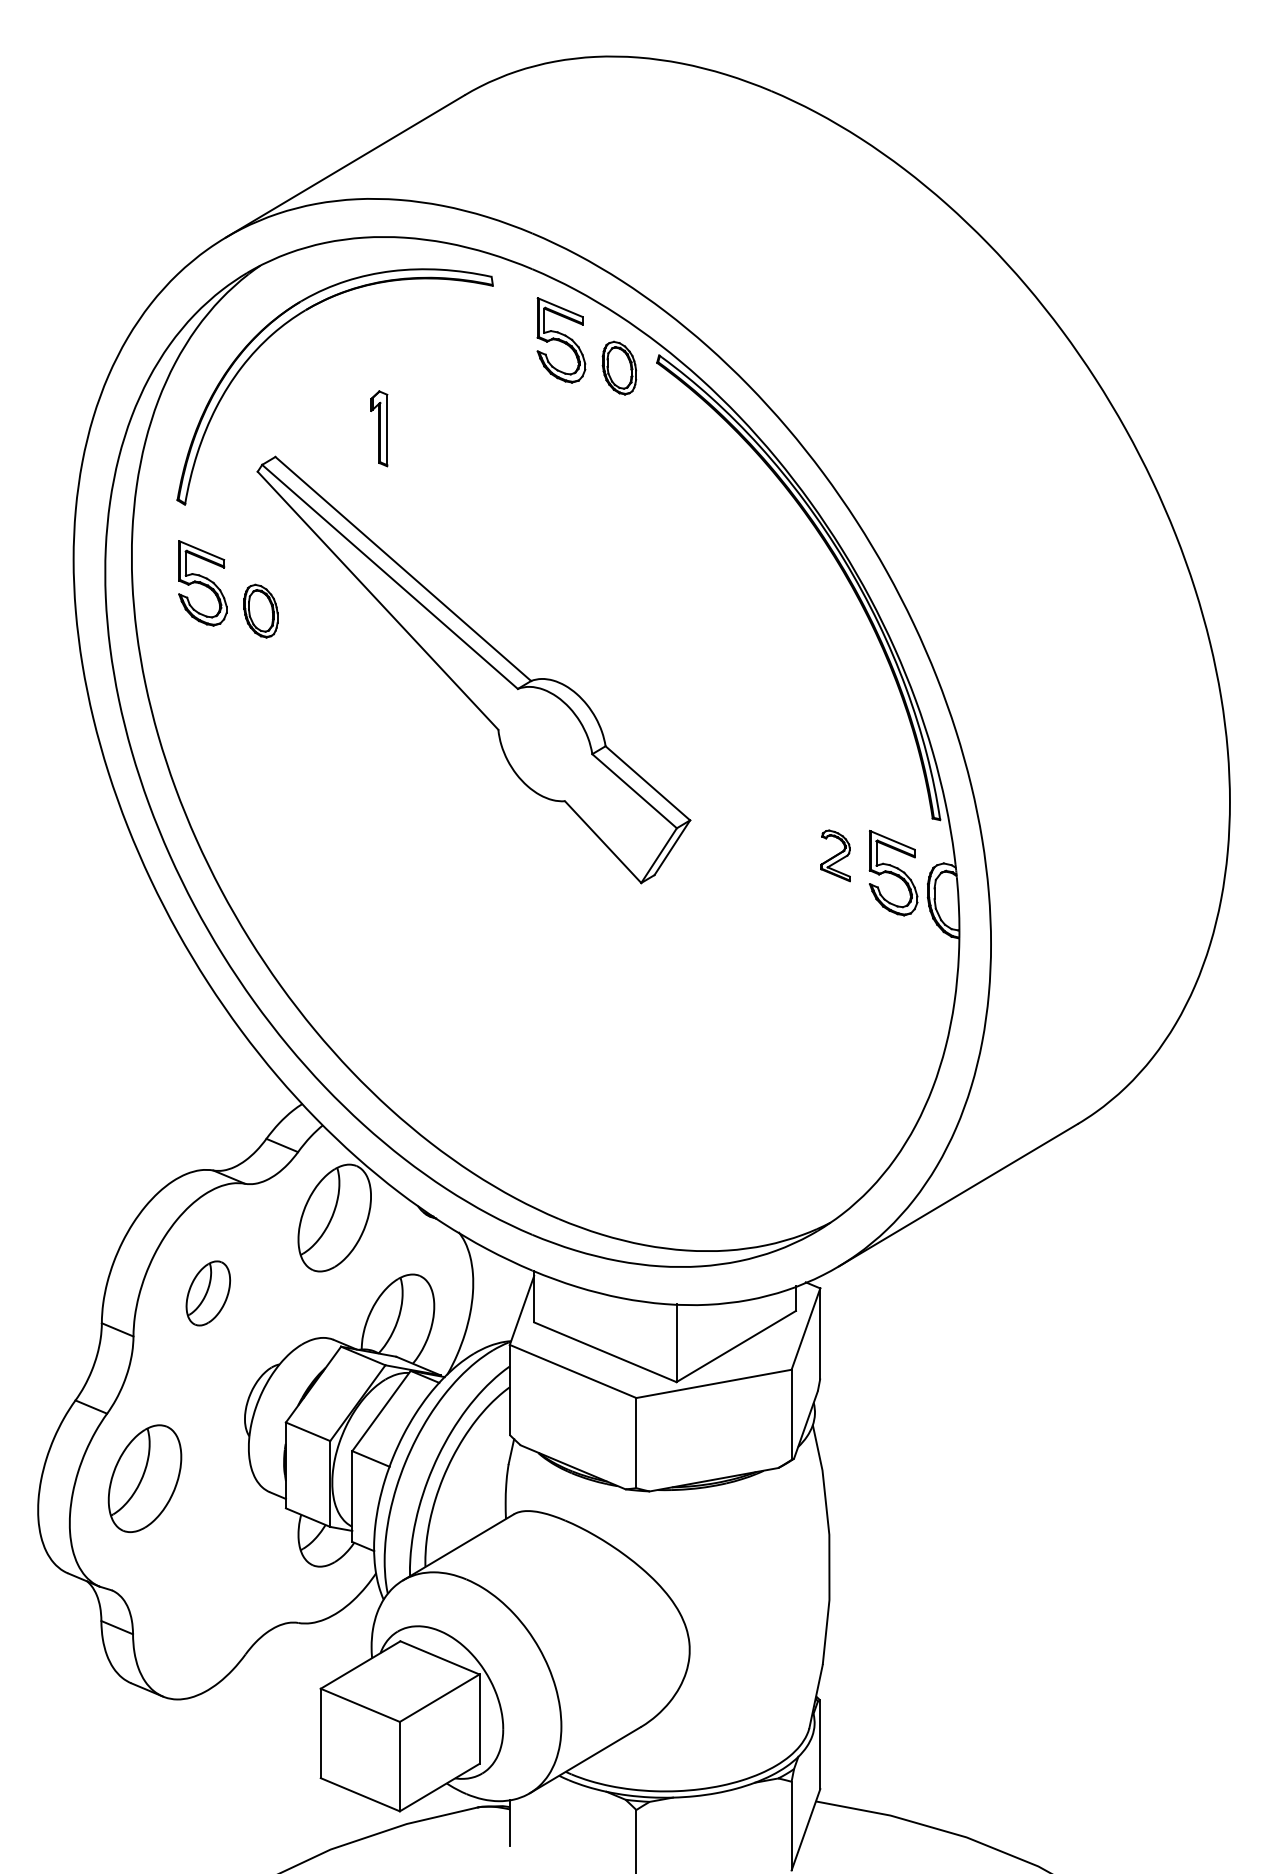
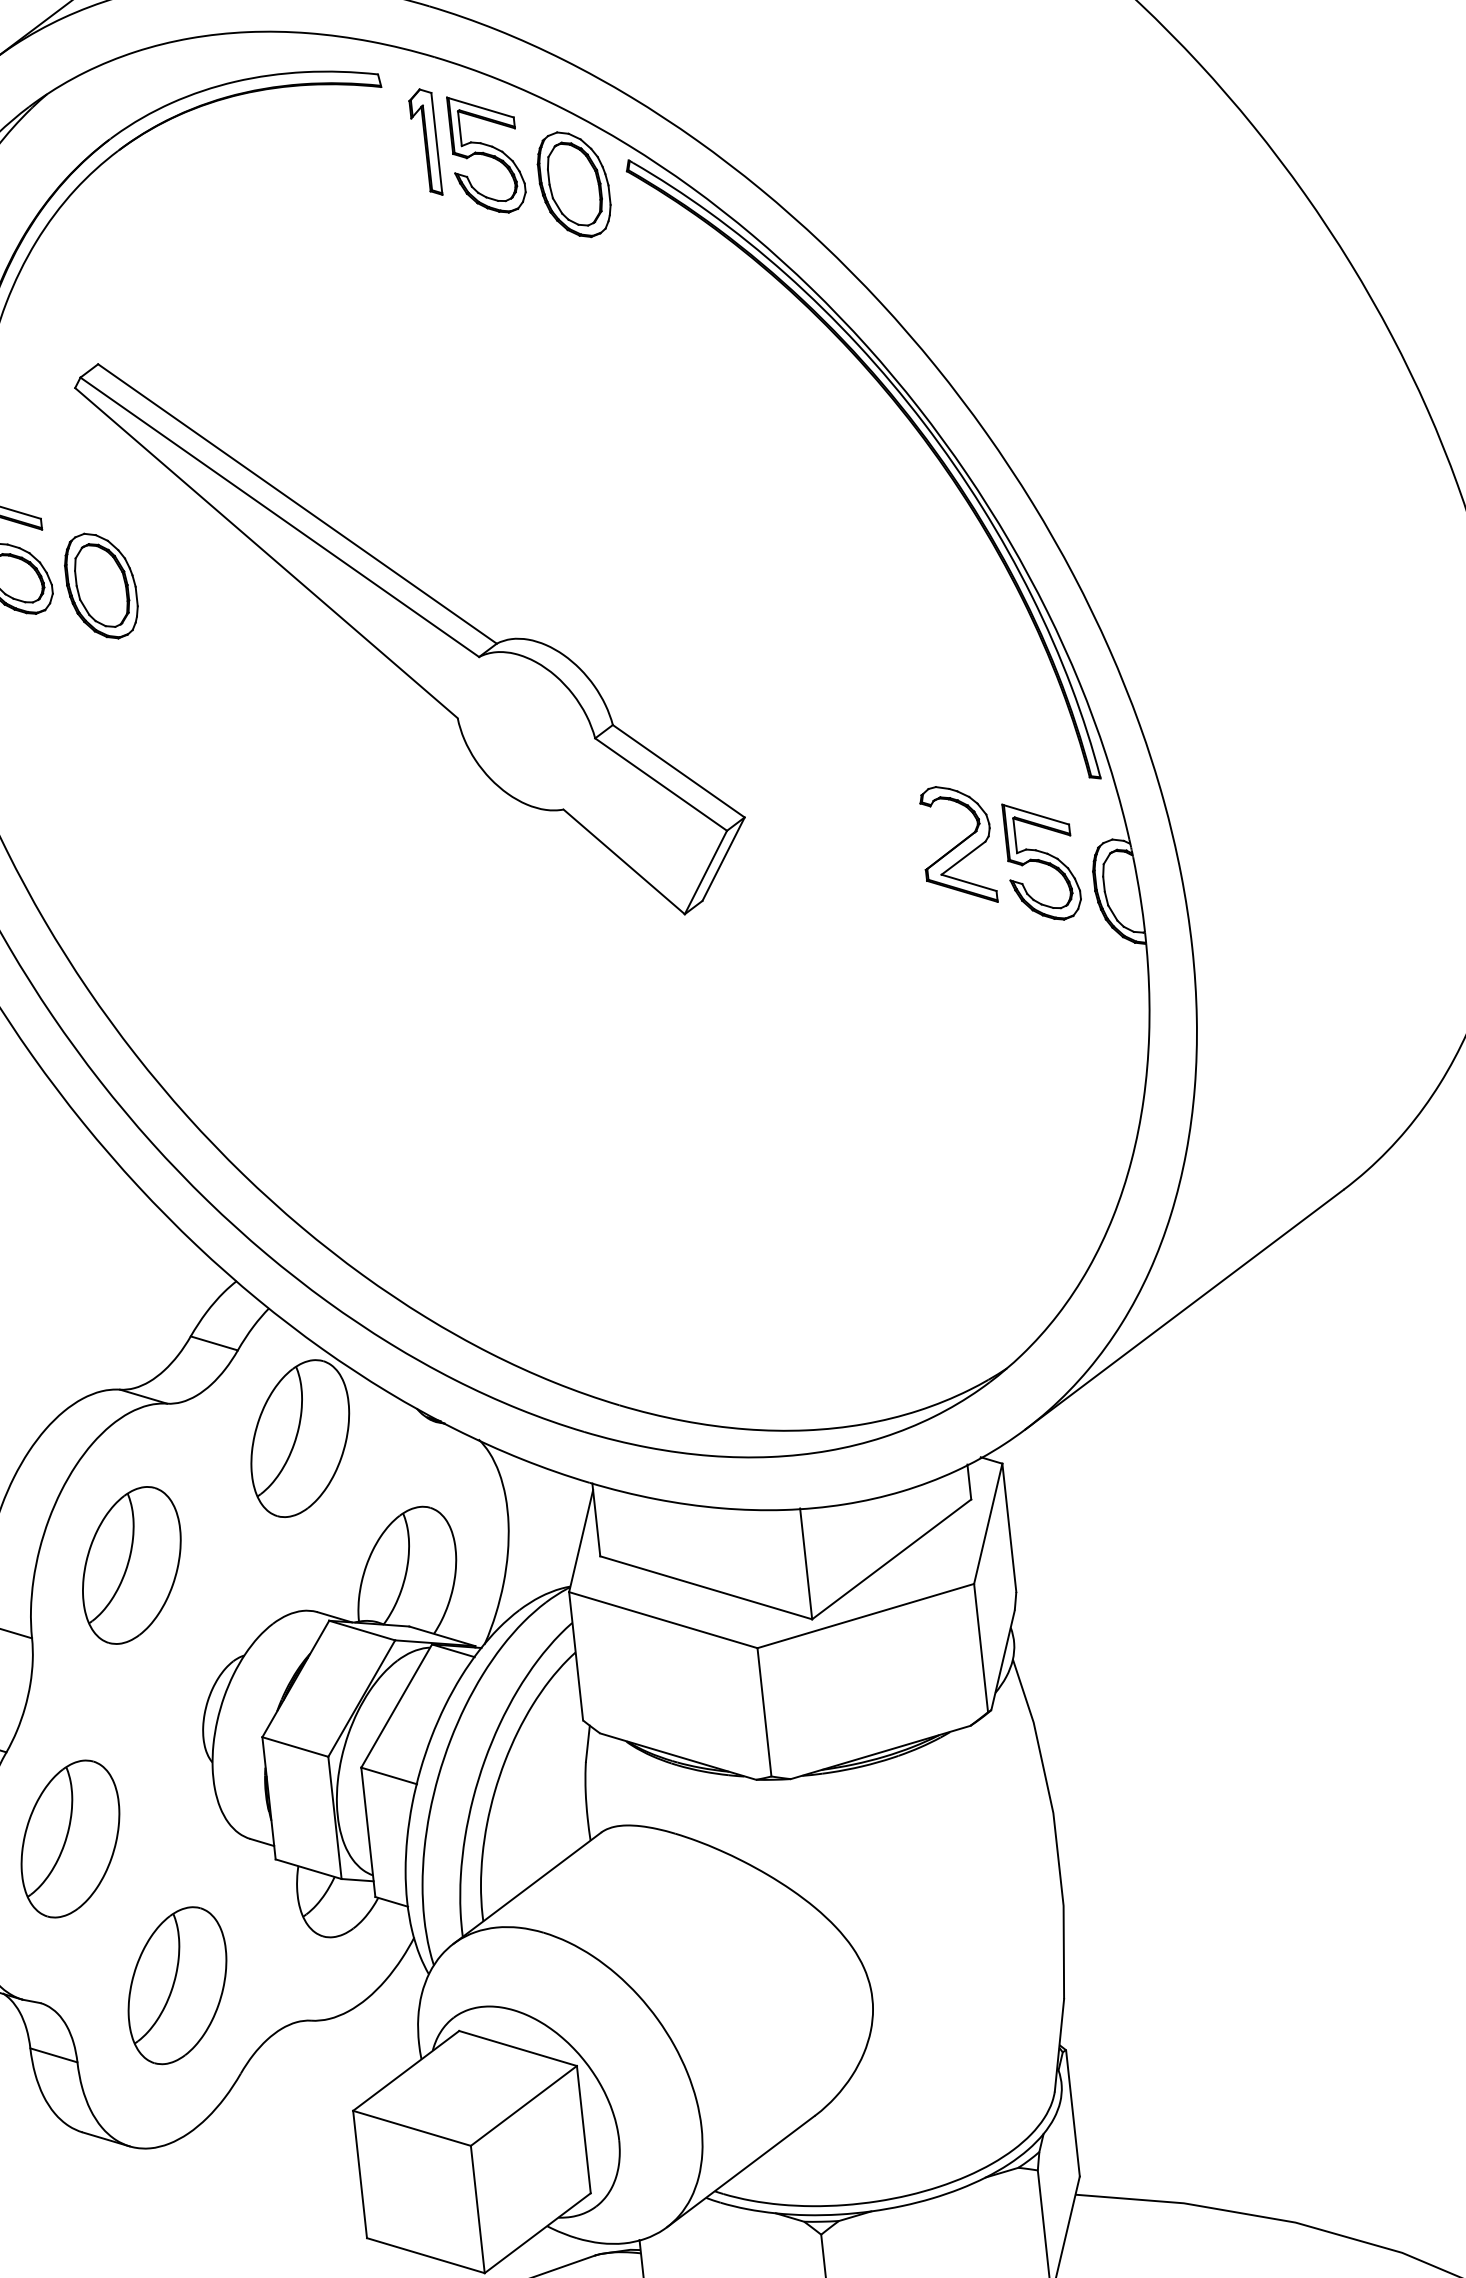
part: (619, 367) -> (574, 183), size x1.43
part: (379, 428) -> (425, 142), moved
part: (260, 610) -> (100, 585), size x1.43
part: (835, 855) -> (957, 845), size x1.67
part: (208, 1293) -> (132, 1565), size x1.67
part: (208, 1588) -> (177, 1985), added

